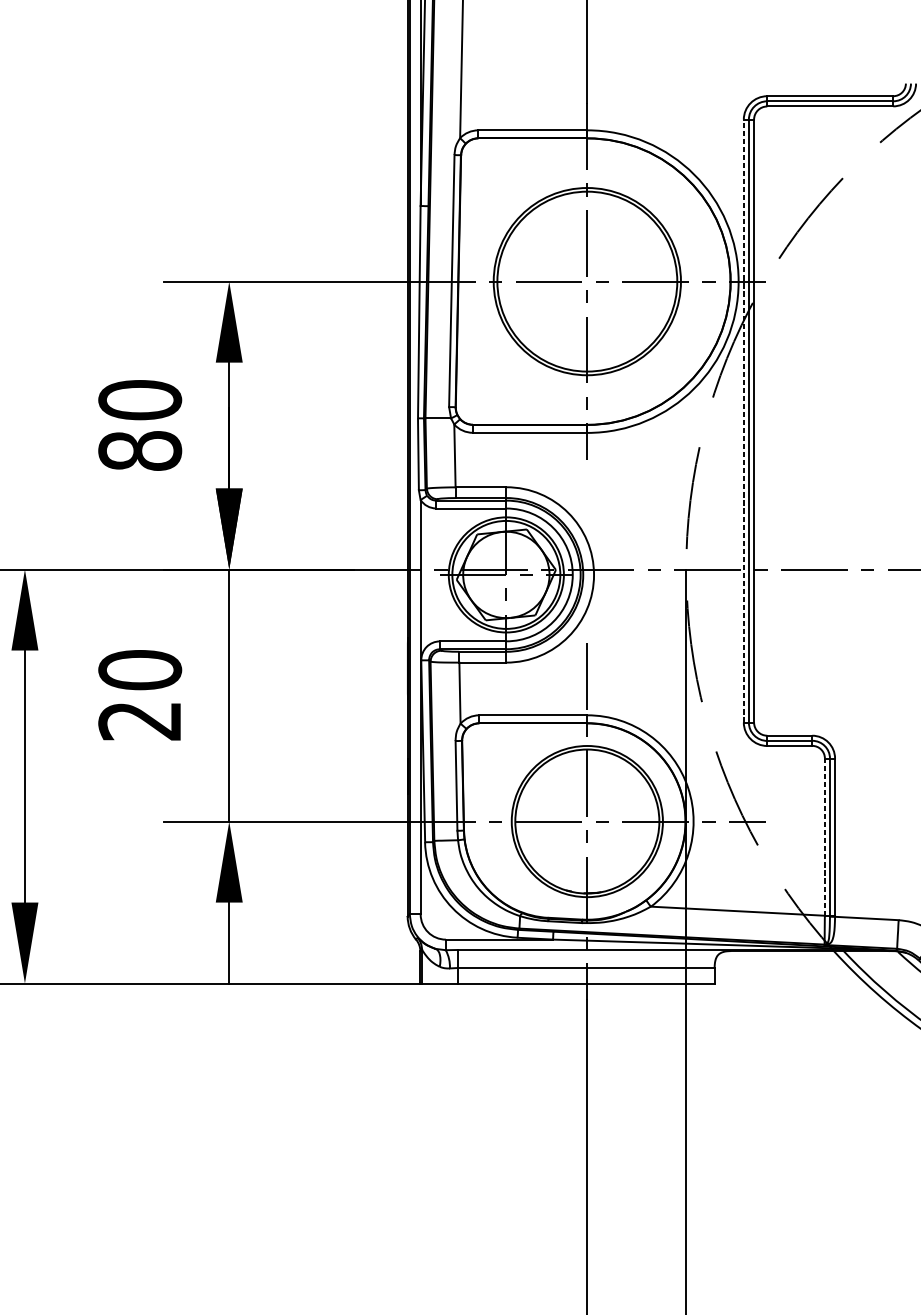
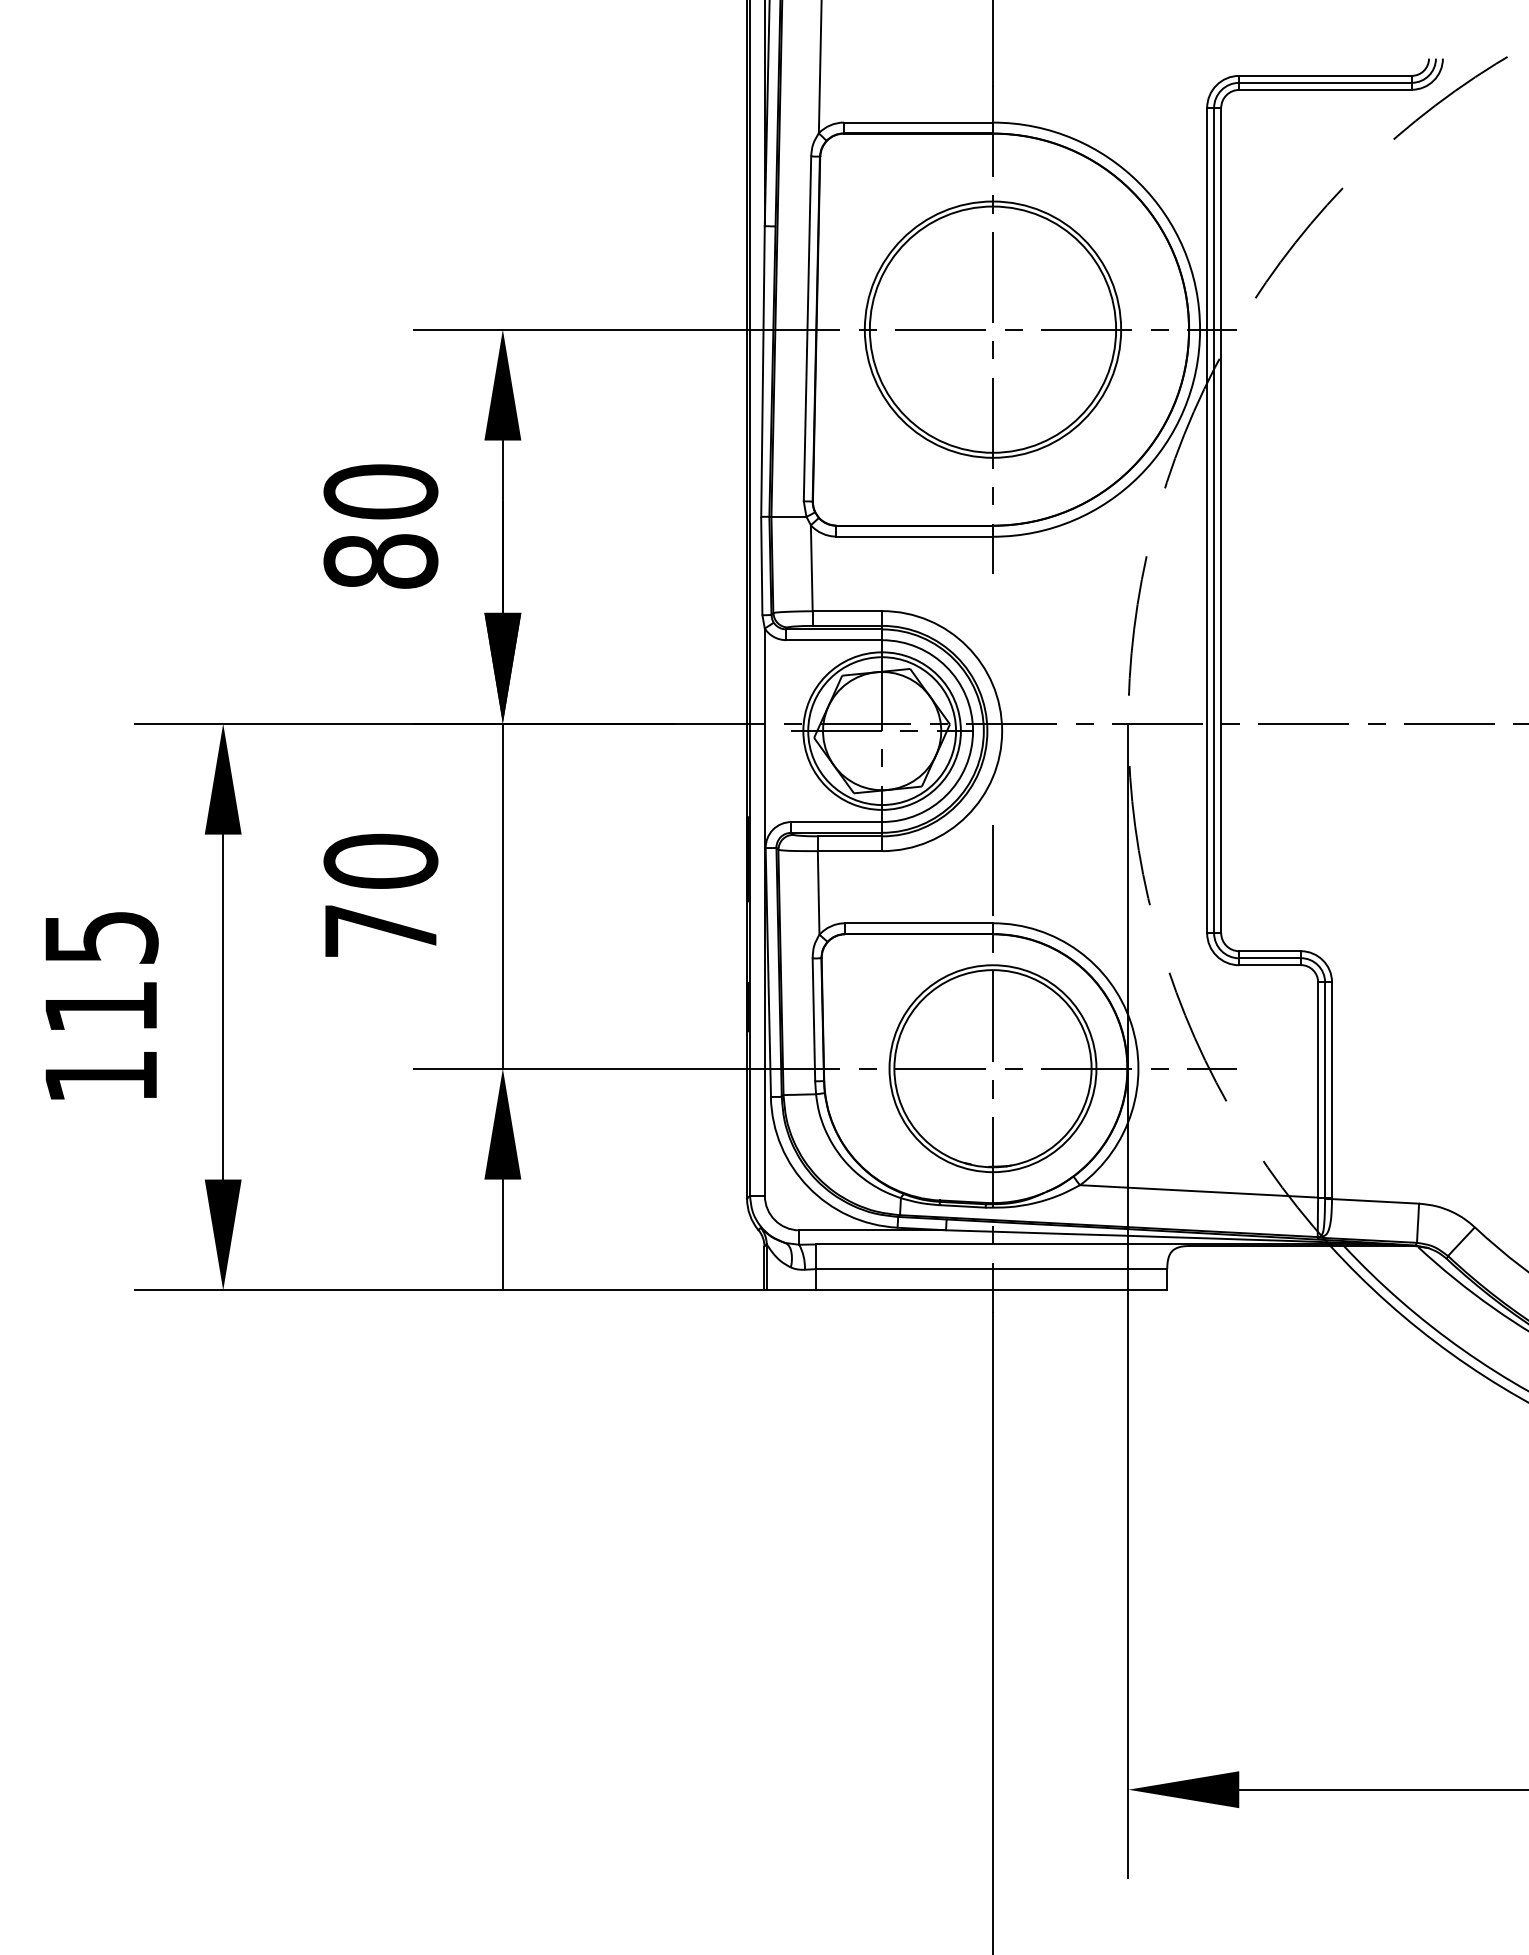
line: (744, 421) -> (1207, 520), dashed -> solid
text: (139, 721) -> (379, 931), 20 -> 70
line: (825, 837) -> (1318, 1090), dashed -> solid

